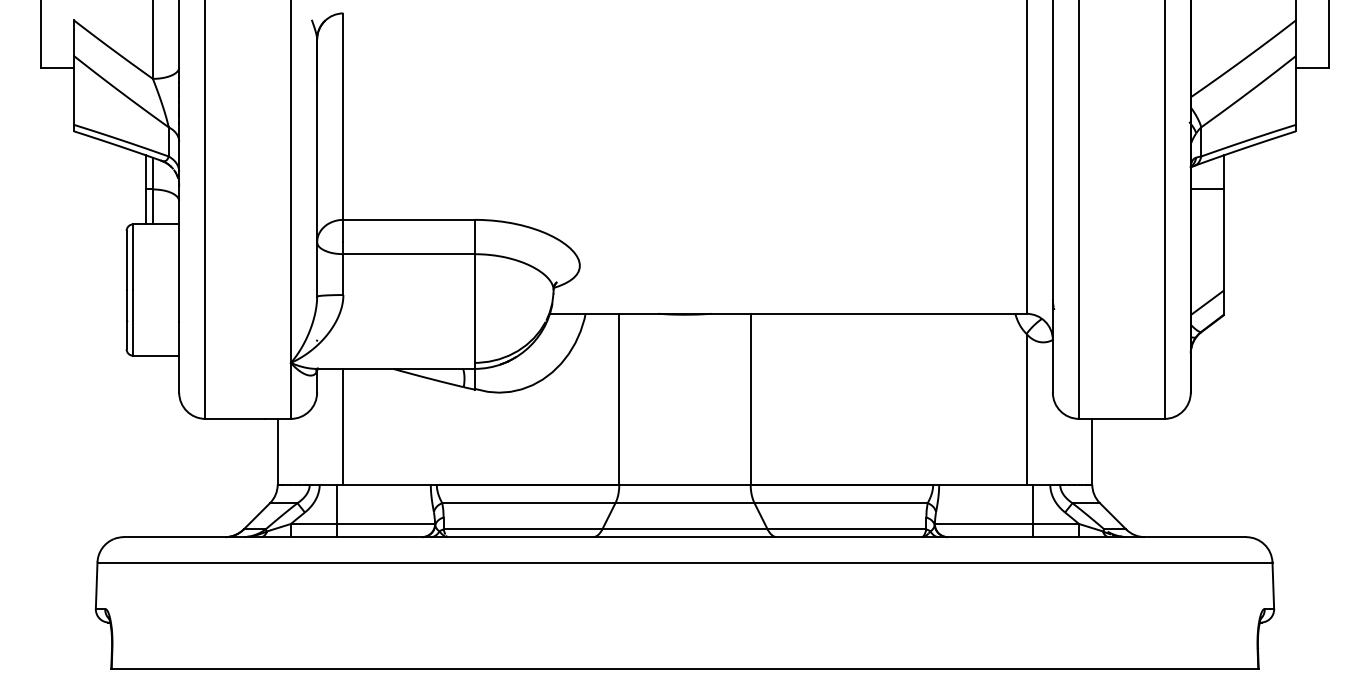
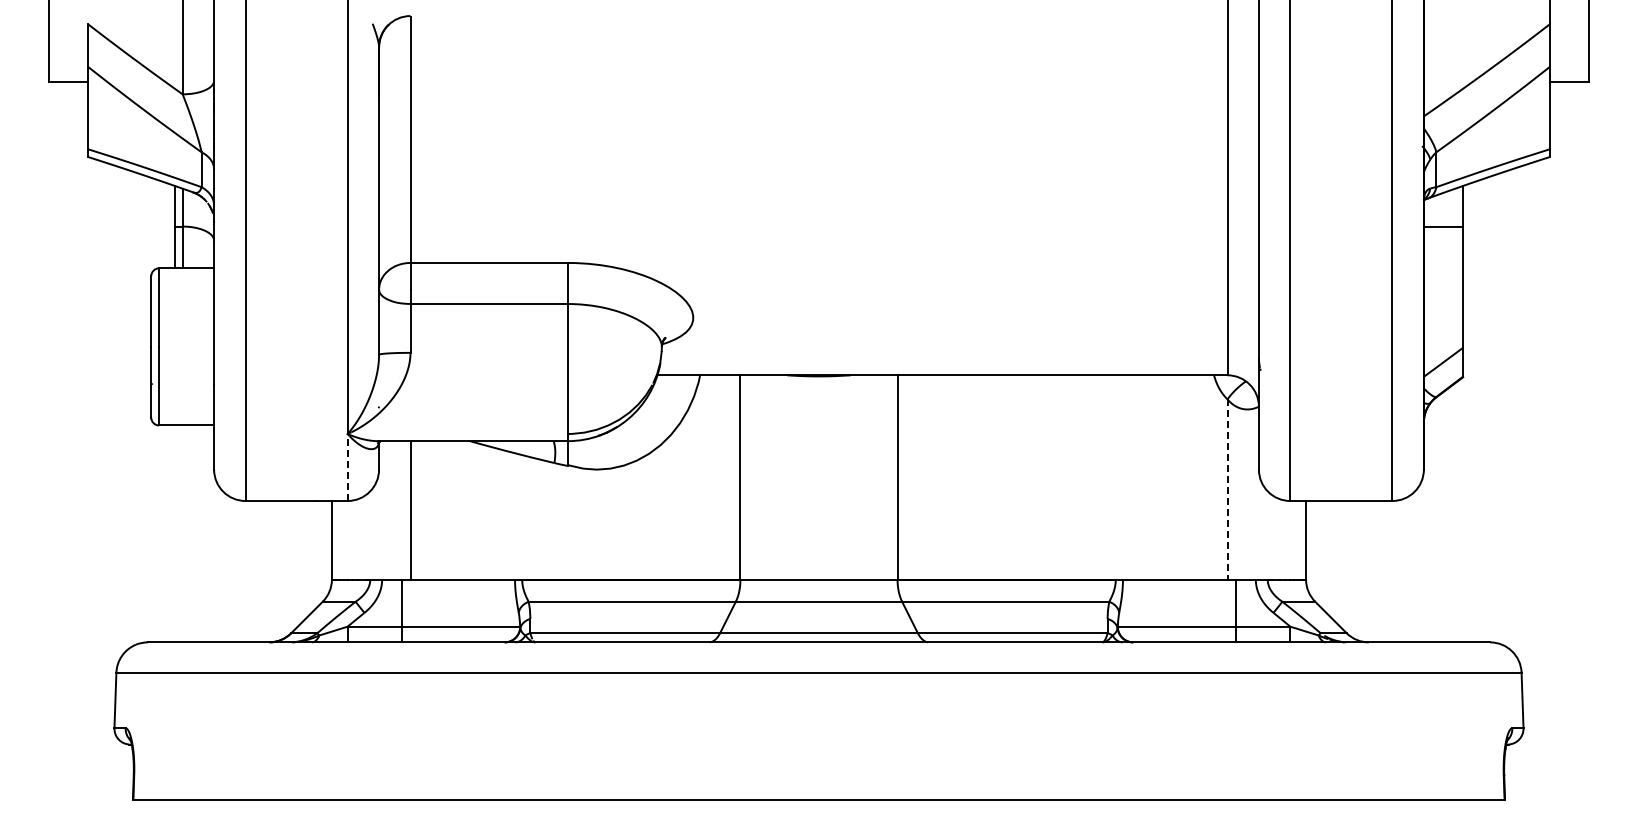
line: (290, 390) -> (347, 467), solid -> dashed
line: (1026, 409) -> (1227, 489), solid -> dashed

